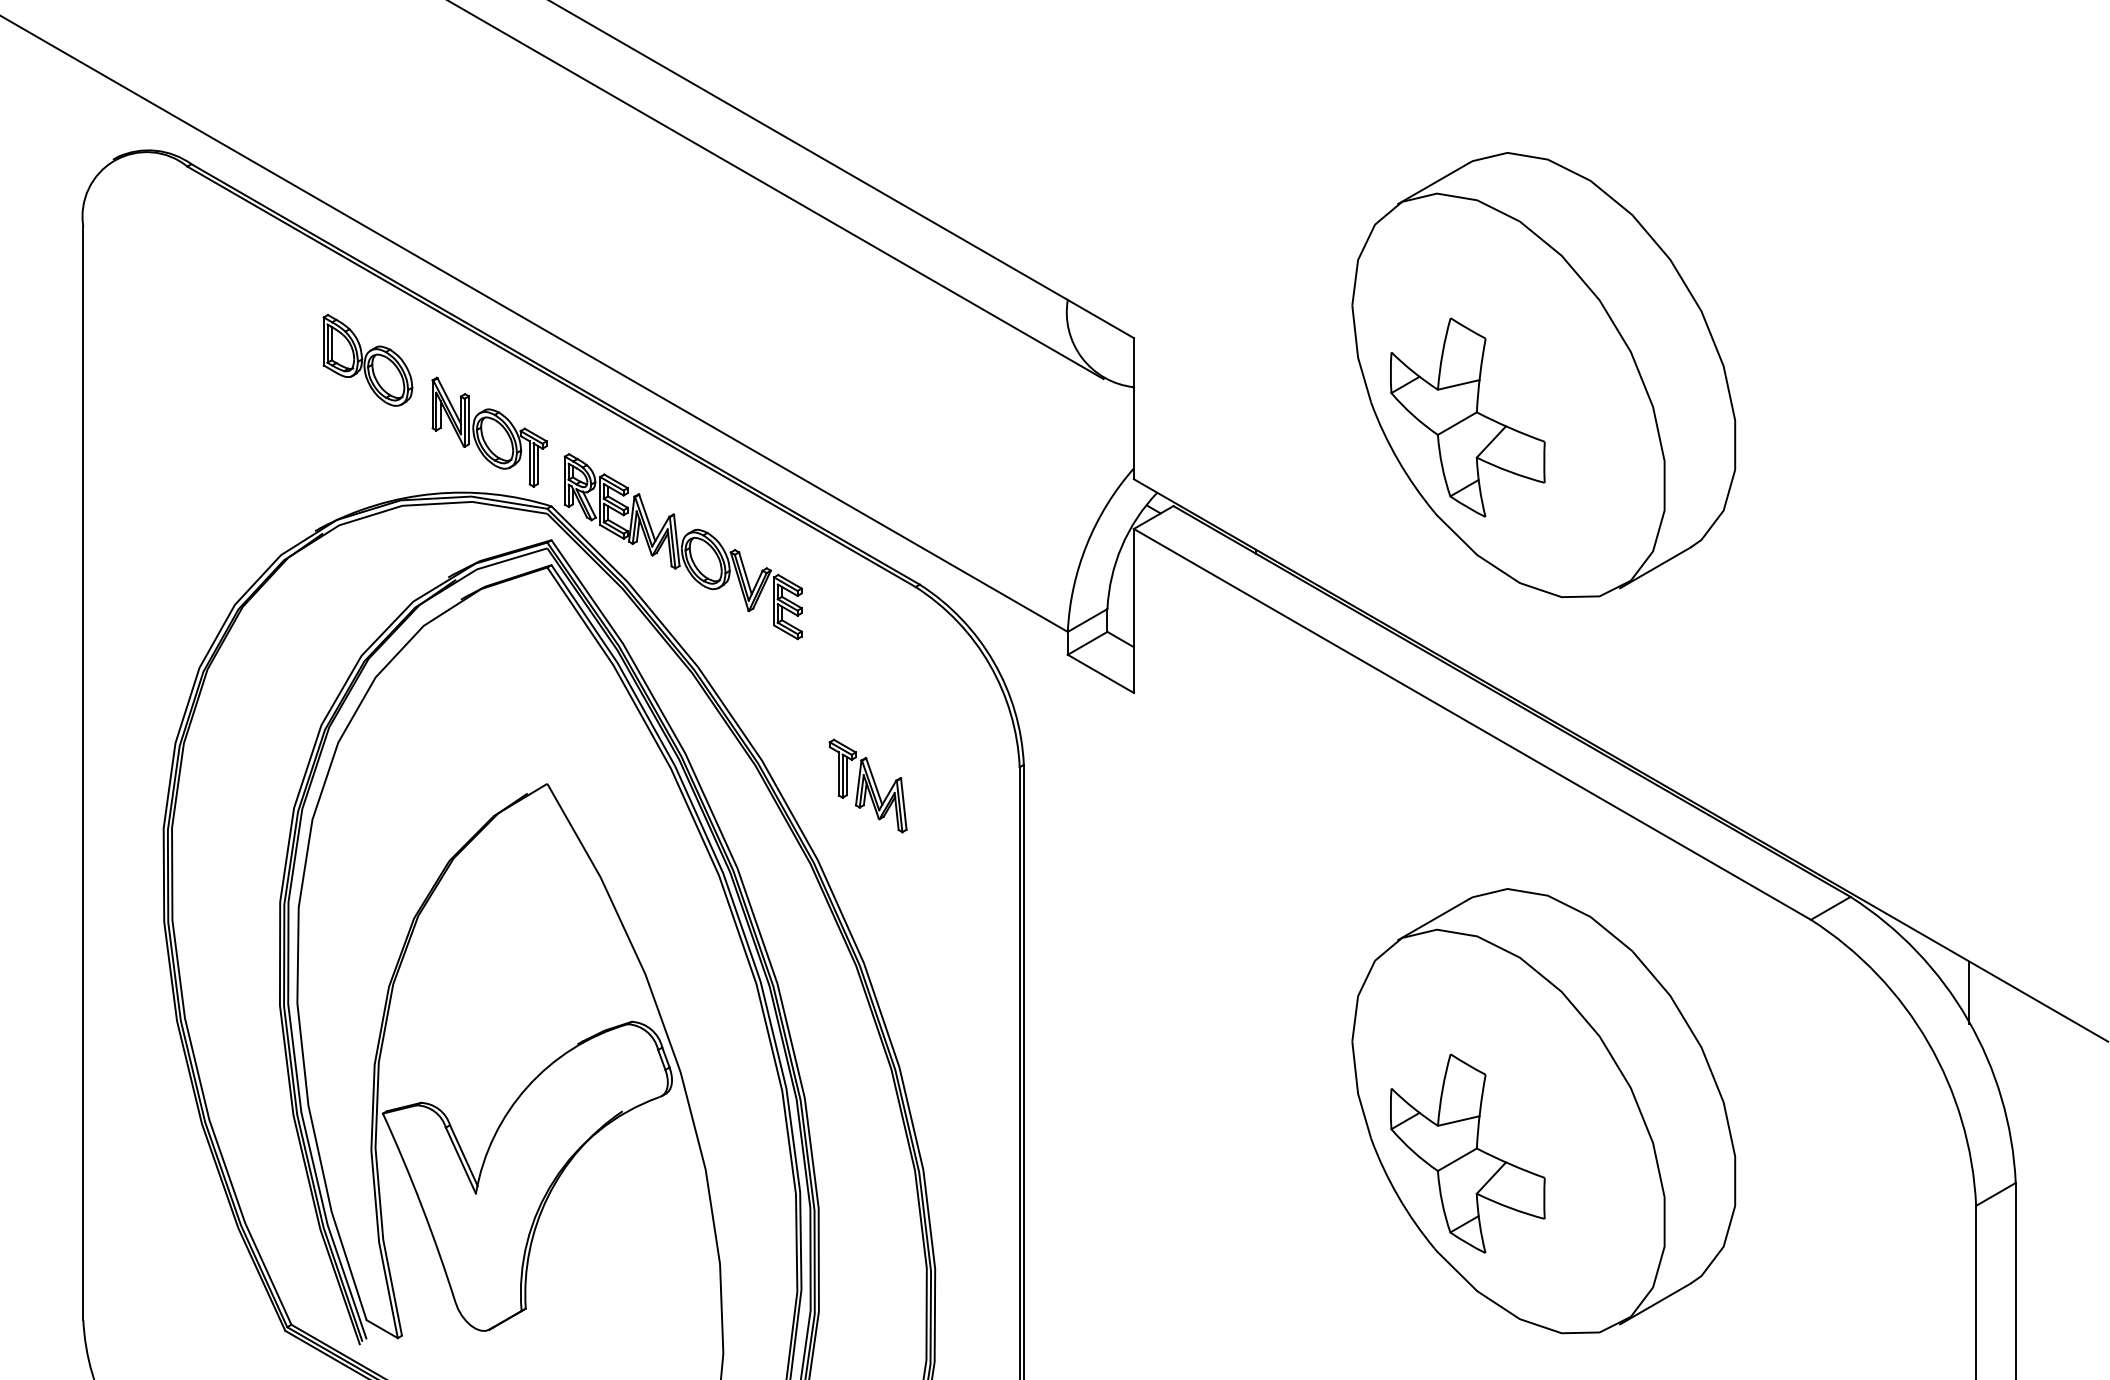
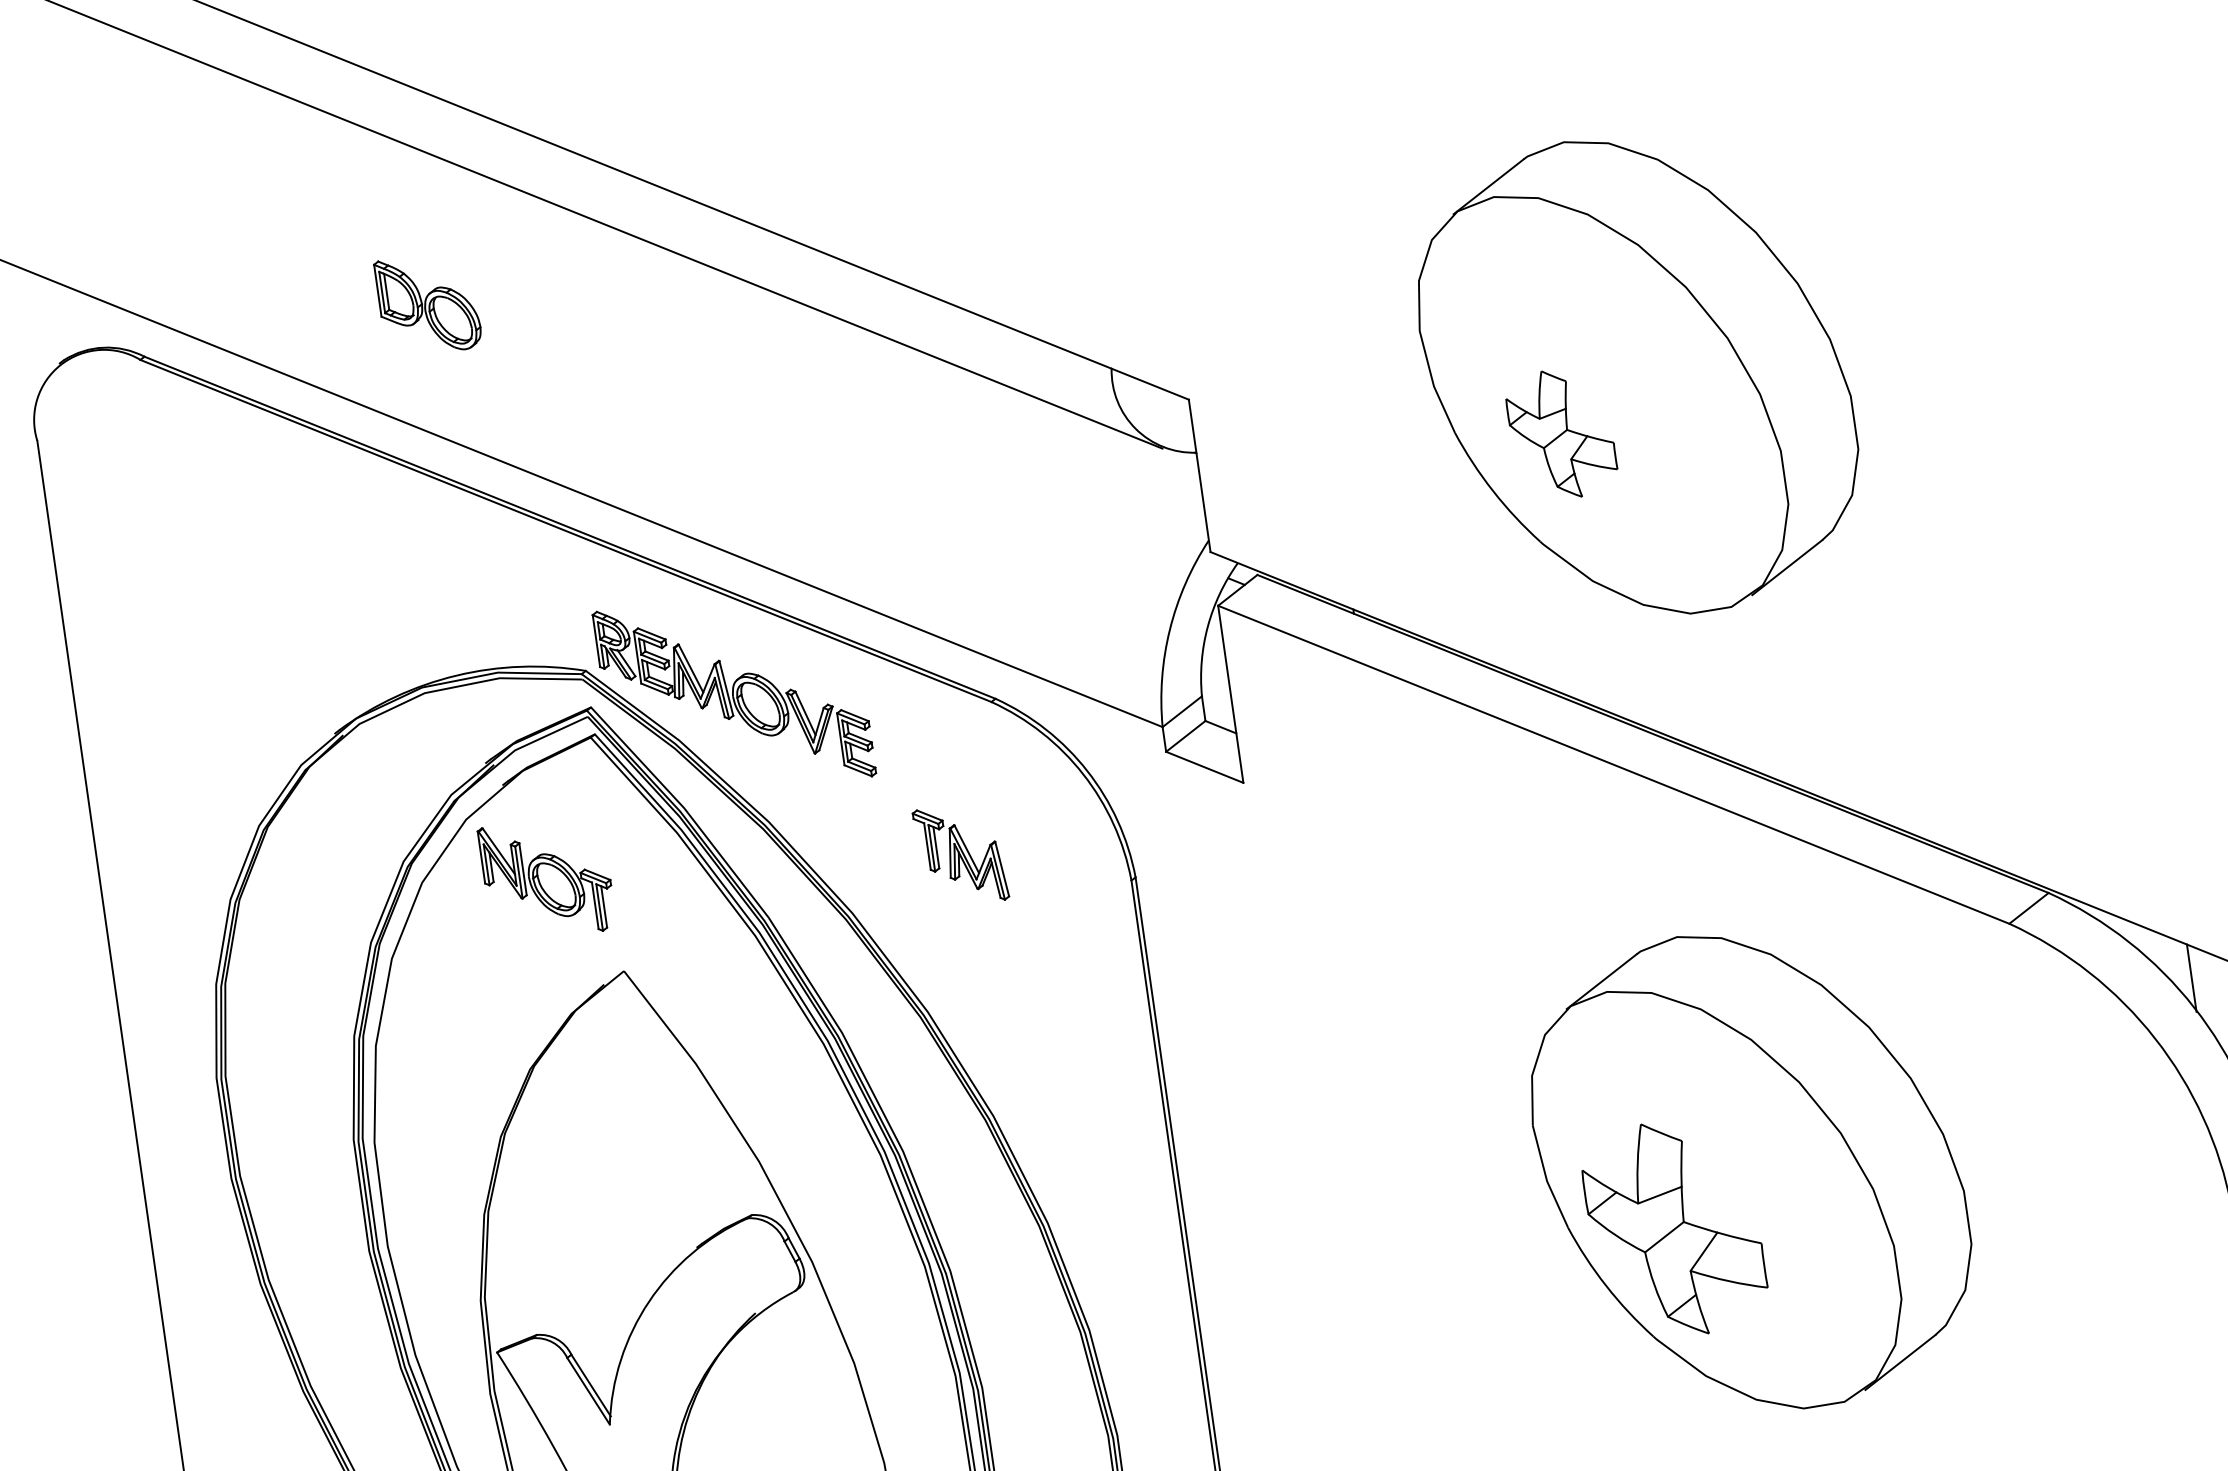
part: (367, 360) -> (427, 304), moved
part: (1467, 417) -> (1561, 434), size x0.6
part: (489, 431) -> (547, 878), moved
part: (867, 785) -> (960, 854), moved

